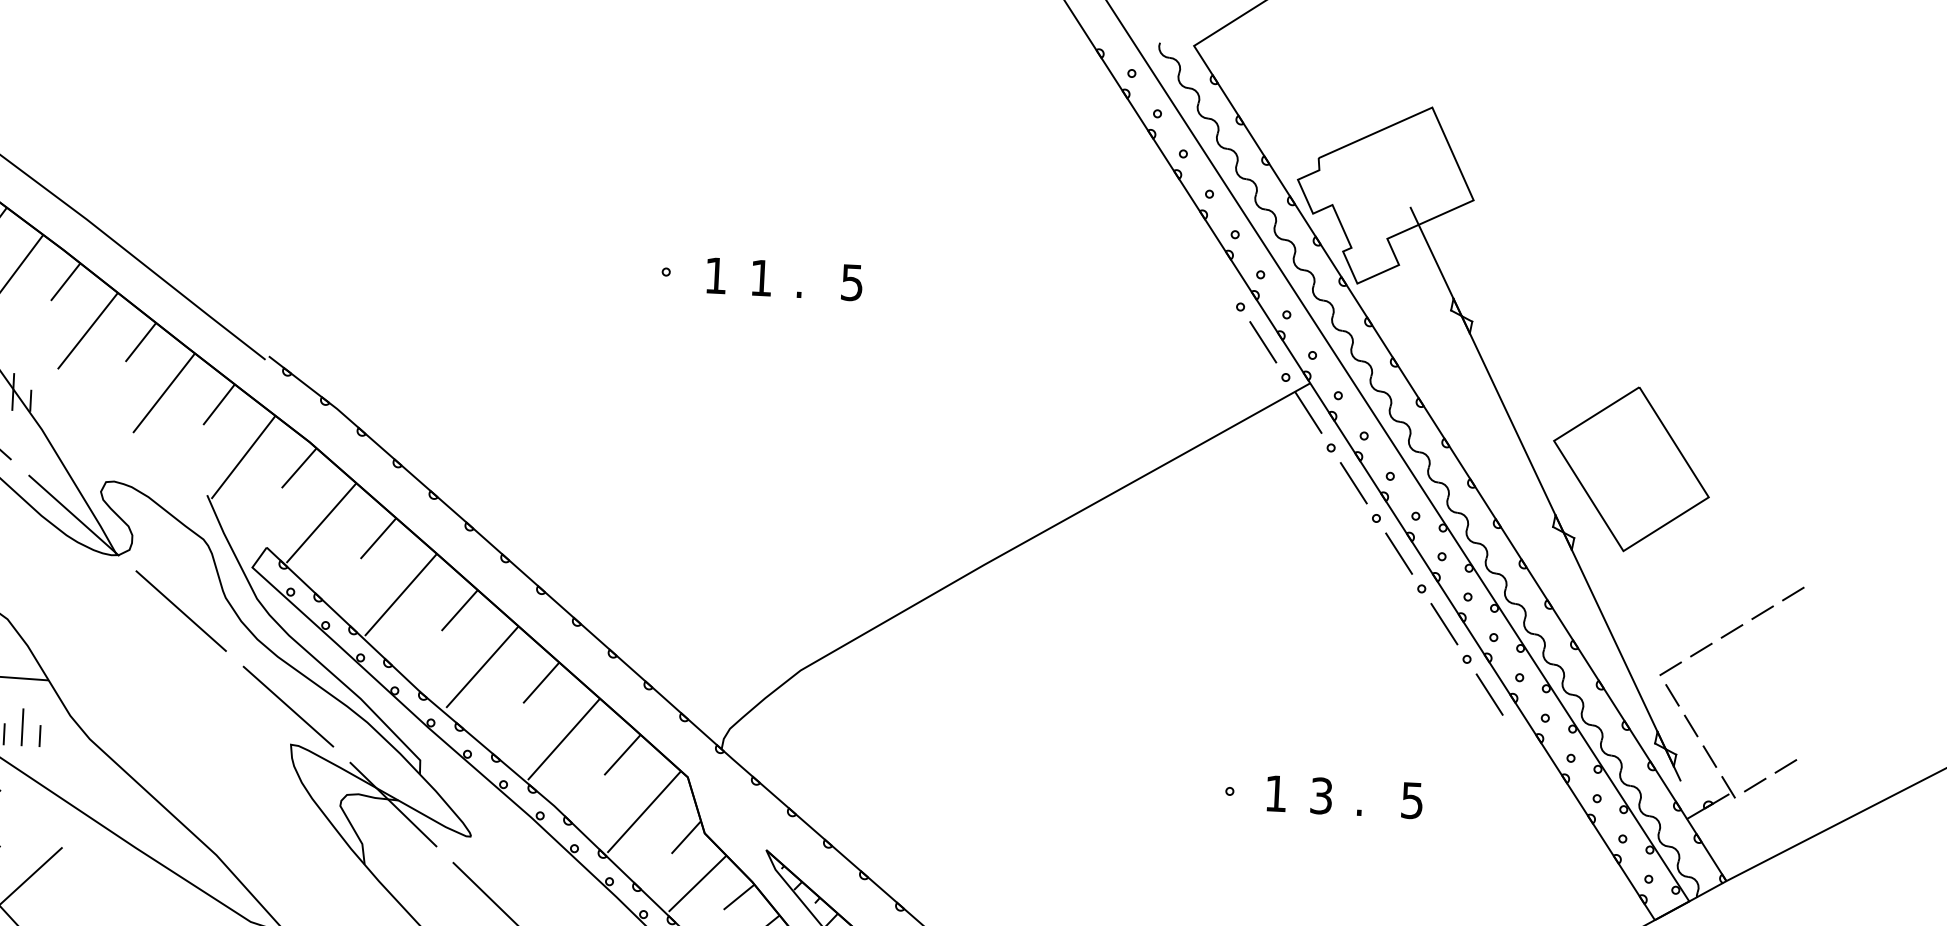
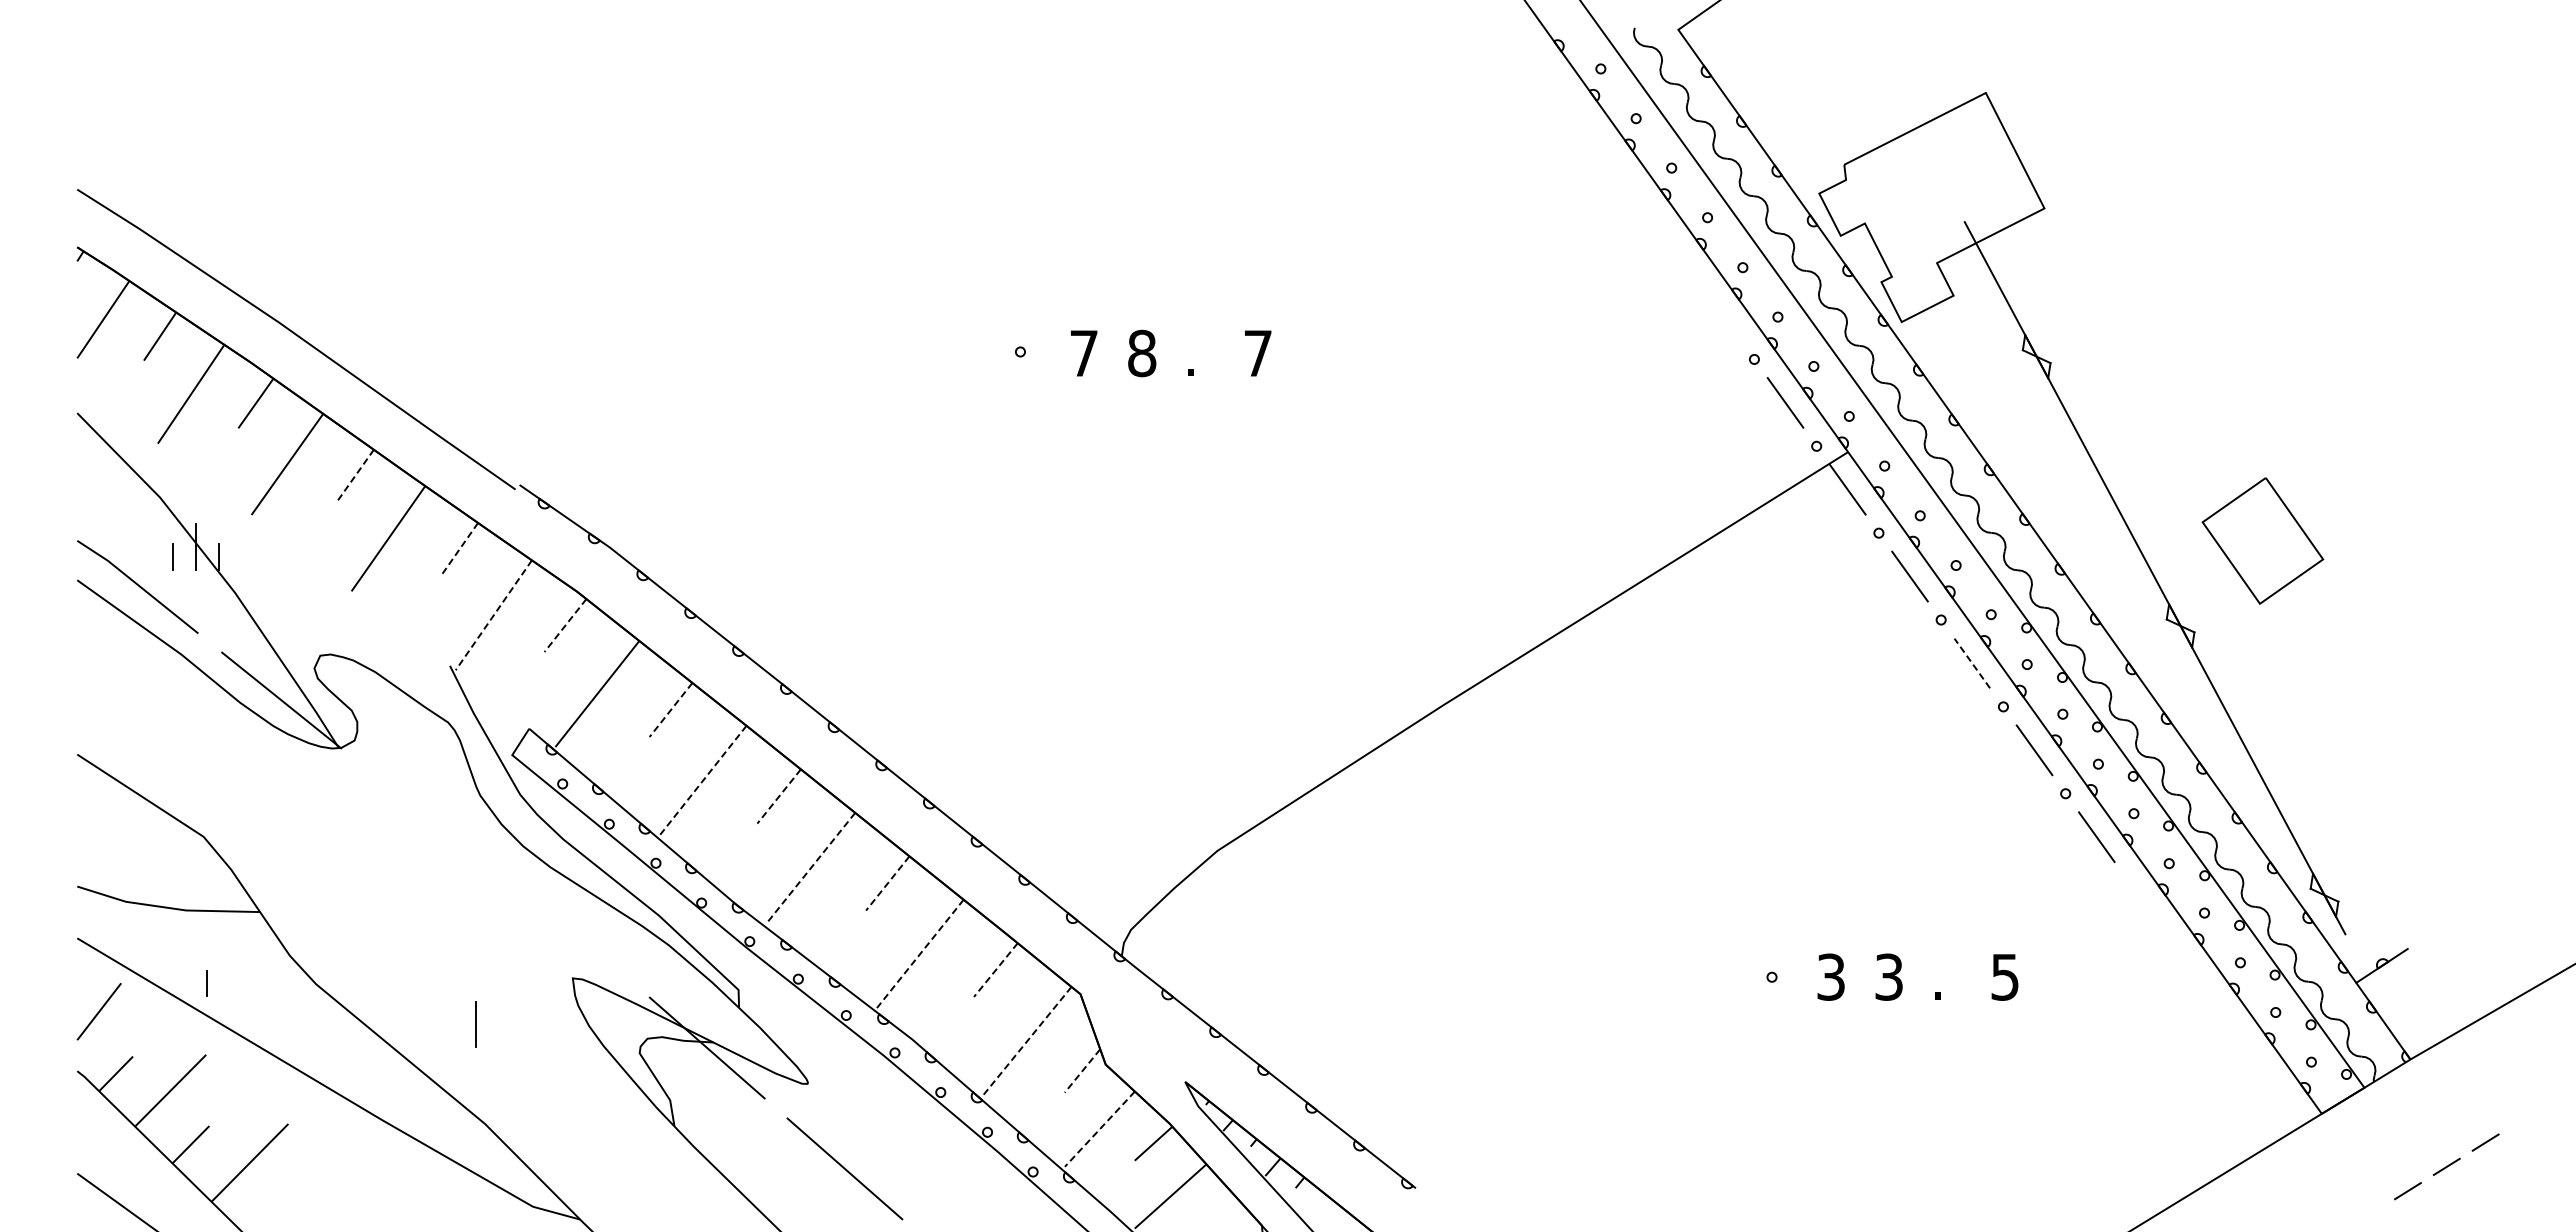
text: (715, 275) -> (1083, 353), 1 -> 7
text: (761, 278) -> (1142, 353), 1 -> 8
text: (851, 282) -> (1257, 353), 5 -> 7
line: (140, 342) -> (355, 475), solid -> dashed
line: (219, 404) -> (459, 549), solid -> dashed
line: (243, 457) -> (493, 615), solid -> dashed
line: (299, 468) -> (565, 625), solid -> dashed
part: (1631, 468) -> (2262, 540), size x0.6
line: (378, 538) -> (670, 710), solid -> dashed
line: (1399, 553) -> (1972, 663), solid -> dashed
line: (401, 594) -> (703, 780), solid -> dashed
line: (1792, 594) -> (2476, 689), removed
line: (459, 610) -> (779, 796), solid -> dashed
line: (180, 611) -> (423, 815), removed
line: (1762, 612) -> (2438, 714), removed
line: (1732, 631) -> (2401, 740), removed
line: (1701, 649) -> (2363, 766), removed
line: (482, 667) -> (811, 867), solid -> dashed
line: (1670, 668) -> (2325, 792), removed
line: (541, 682) -> (887, 883), solid -> dashed
line: (1672, 694) -> (2329, 825), removed
line: (287, 706) -> (566, 929), removed
line: (1691, 725) -> (2355, 863), removed
line: (22, 727) -> (475, 1024), moved
line: (39, 736) -> (252, 983), removed
line: (564, 739) -> (920, 954), solid -> dashed
line: (622, 755) -> (995, 970), solid -> dashed
line: (1709, 756) -> (2380, 901), removed
line: (1785, 766) -> (2478, 909), removed
line: (1754, 784) -> (2440, 934), removed
line: (1728, 787) -> (2406, 939), removed
text: (1275, 793) -> (1830, 976), 1 -> 3
line: (643, 812) -> (1026, 1041), solid -> dashed
line: (686, 837) -> (1082, 1071), solid -> dashed
line: (697, 883) -> (1099, 1129), solid -> dashed

